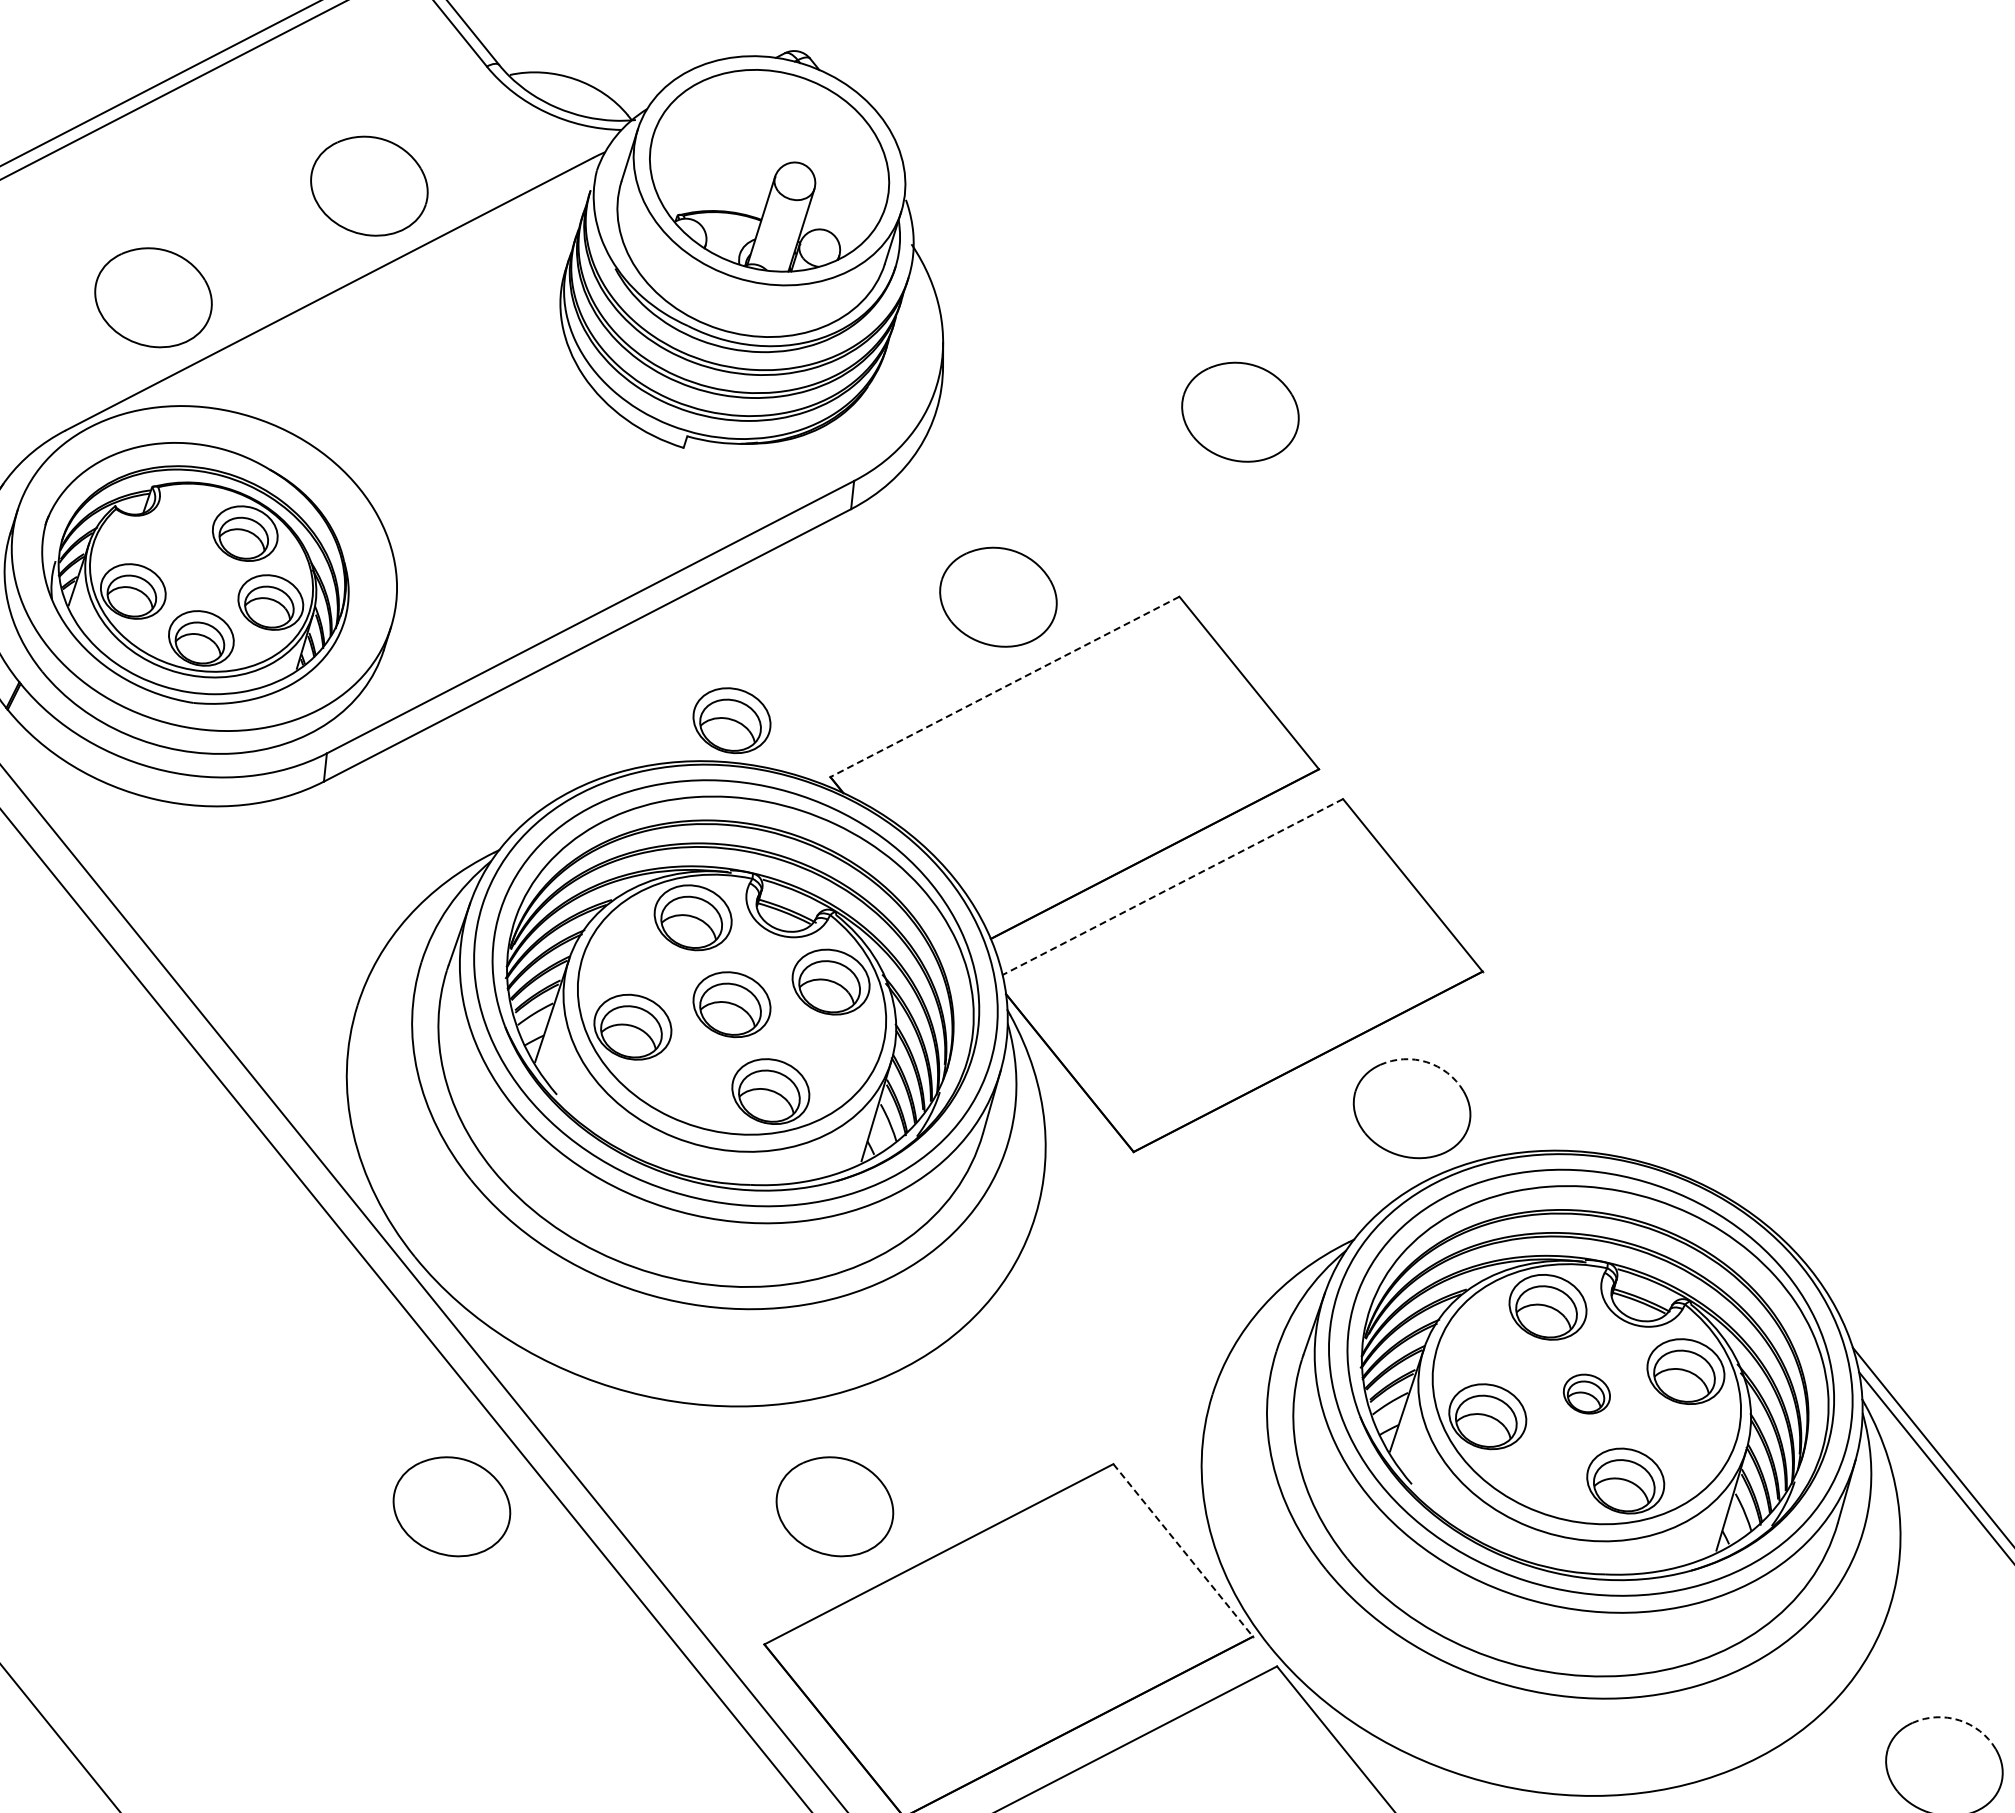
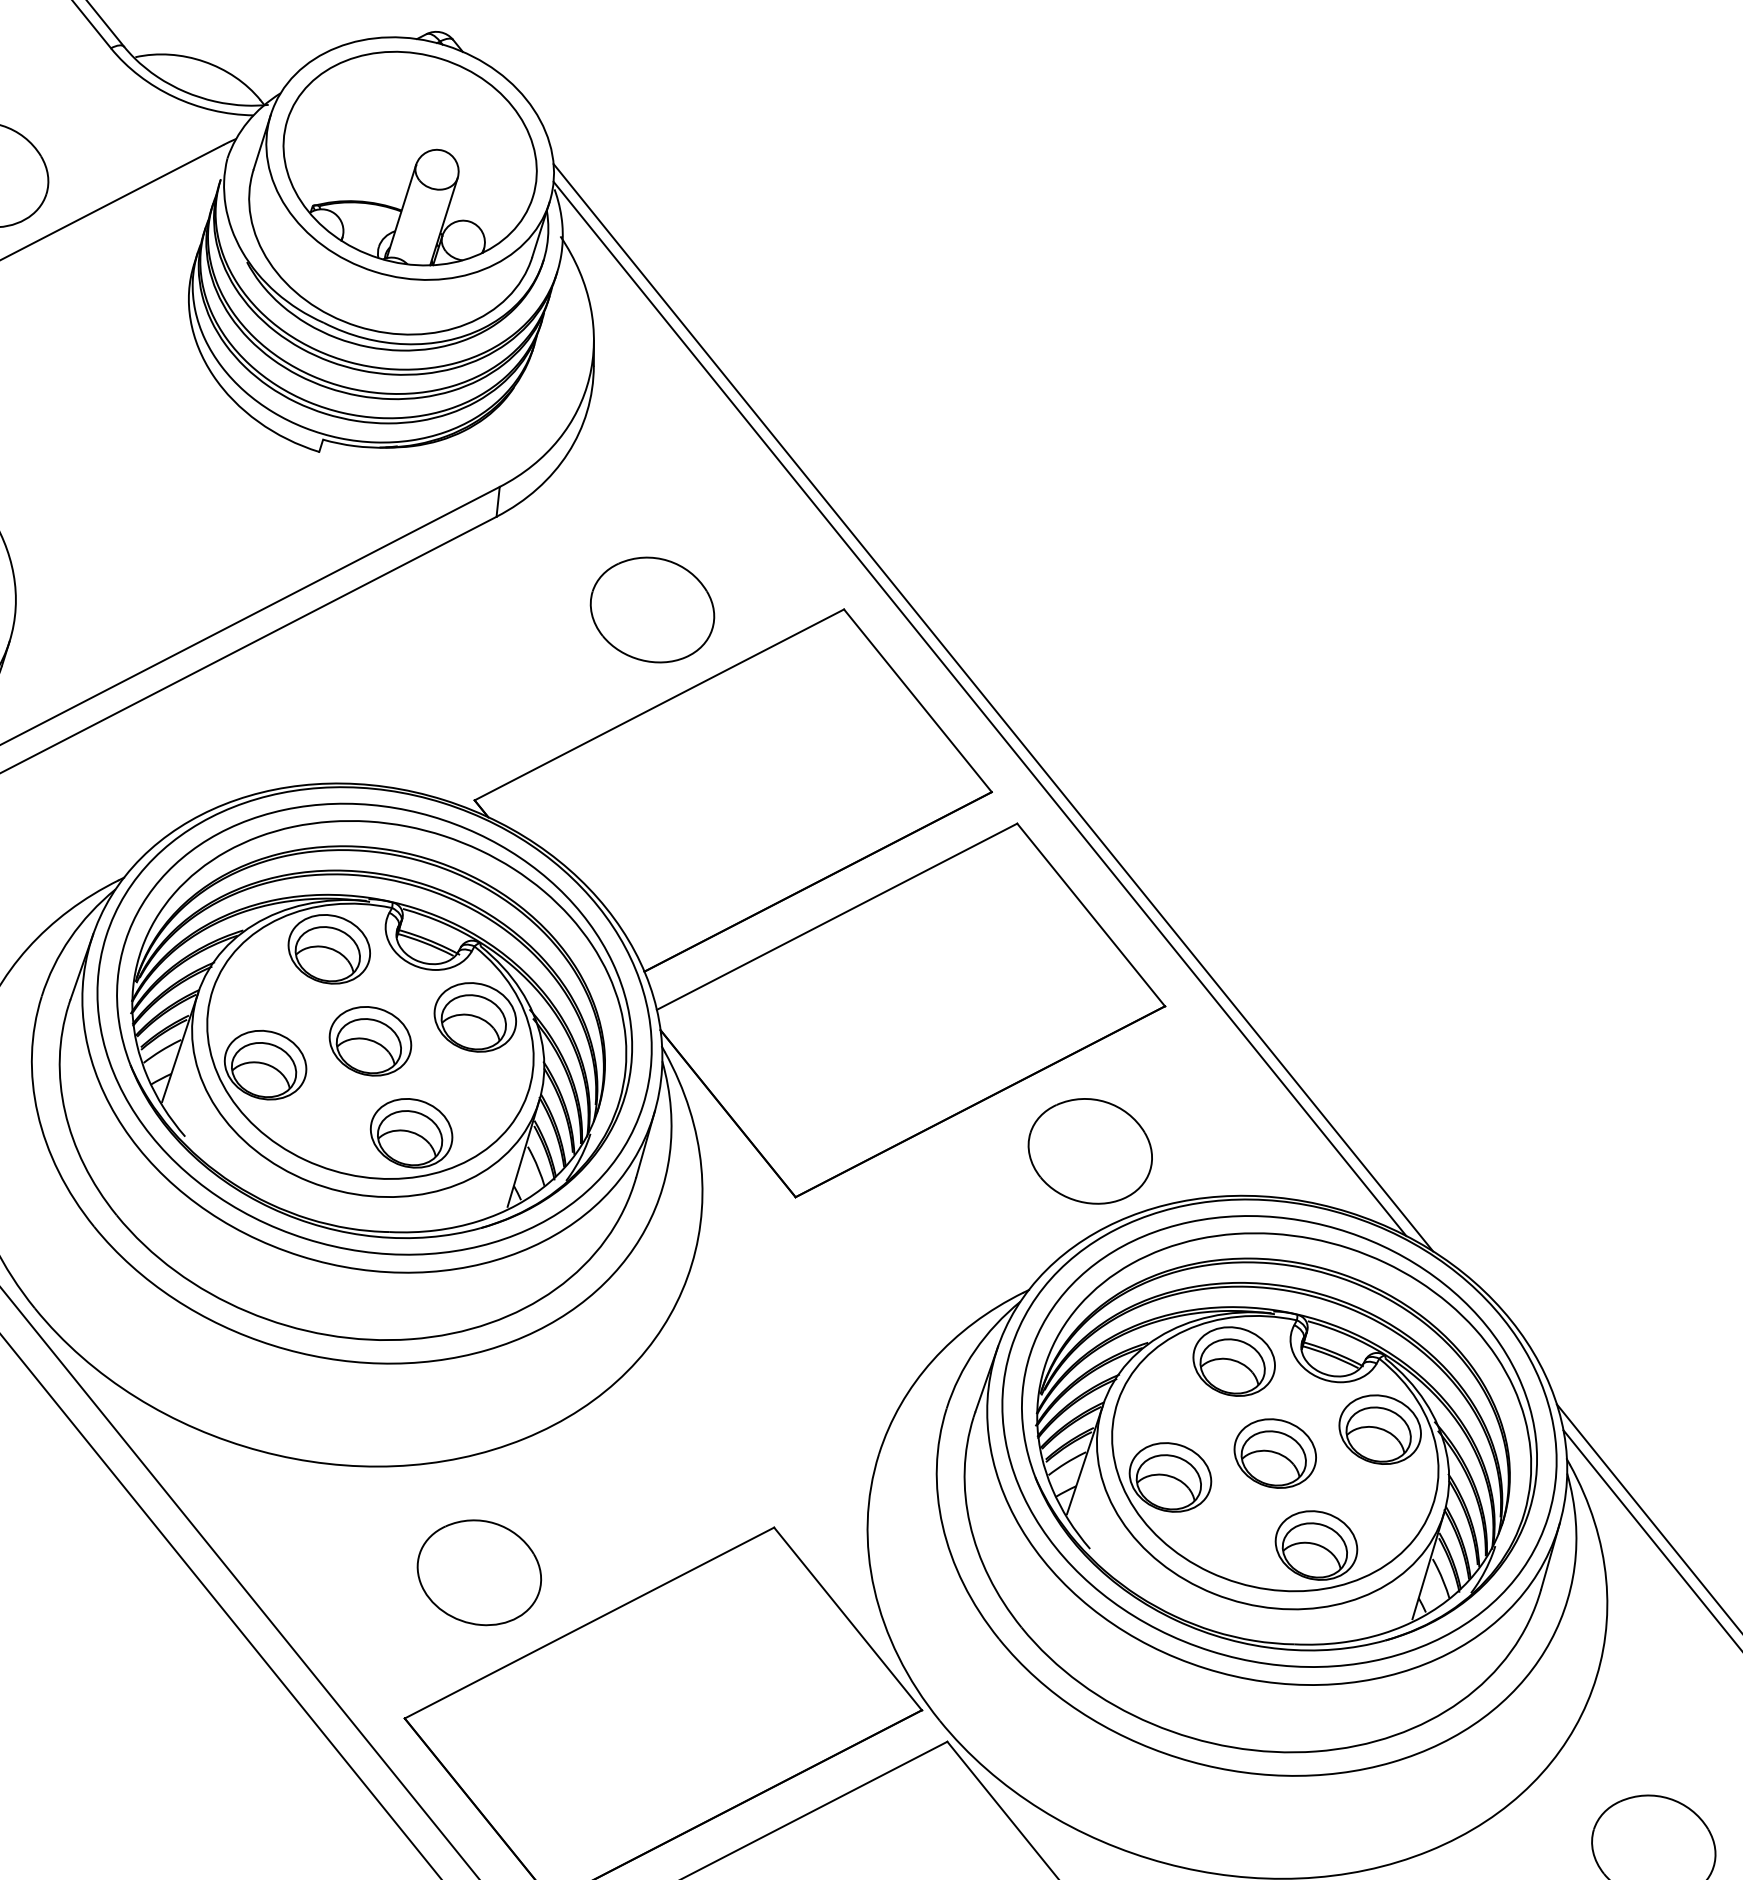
part: (1240, 411) -> (908, 413), removed
line: (1004, 687) -> (658, 705), dashed -> solid
line: (1320, 689) -> (993, 707), added
line: (1307, 690) -> (979, 708), added
part: (731, 720) -> (369, 740), removed
line: (1172, 887) -> (836, 917), dashed -> solid
arc: (1426, 1062) -> (1105, 1102), dashed -> solid
part: (1586, 1393) -> (1274, 1452), size x1.67
part: (451, 1506) -> (73, 1572), removed
line: (1183, 1550) -> (848, 1619), dashed -> solid
arc: (1959, 1720) -> (1669, 1798), dashed -> solid

